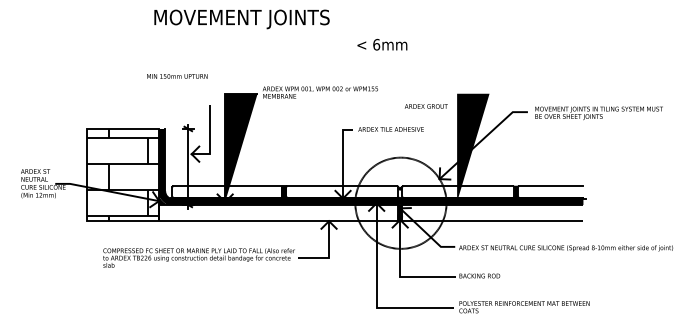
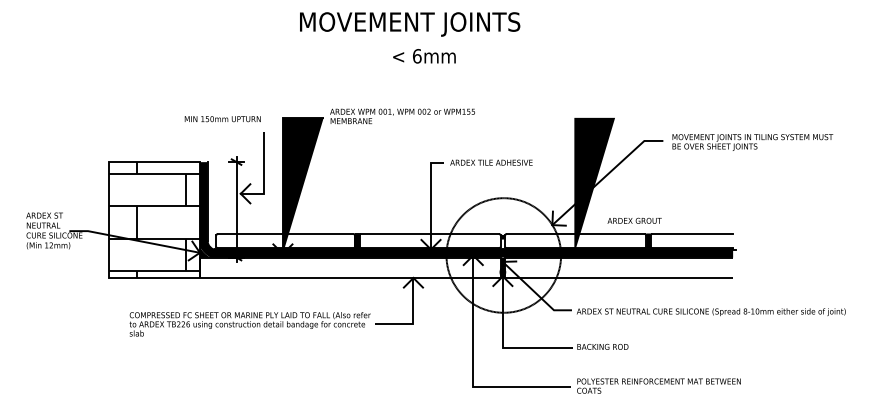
text: (242, 19) -> (410, 24), moved
text: (382, 44) -> (424, 56), moved
text: (177, 76) -> (222, 119), moved
text: (426, 106) -> (634, 220), moved

